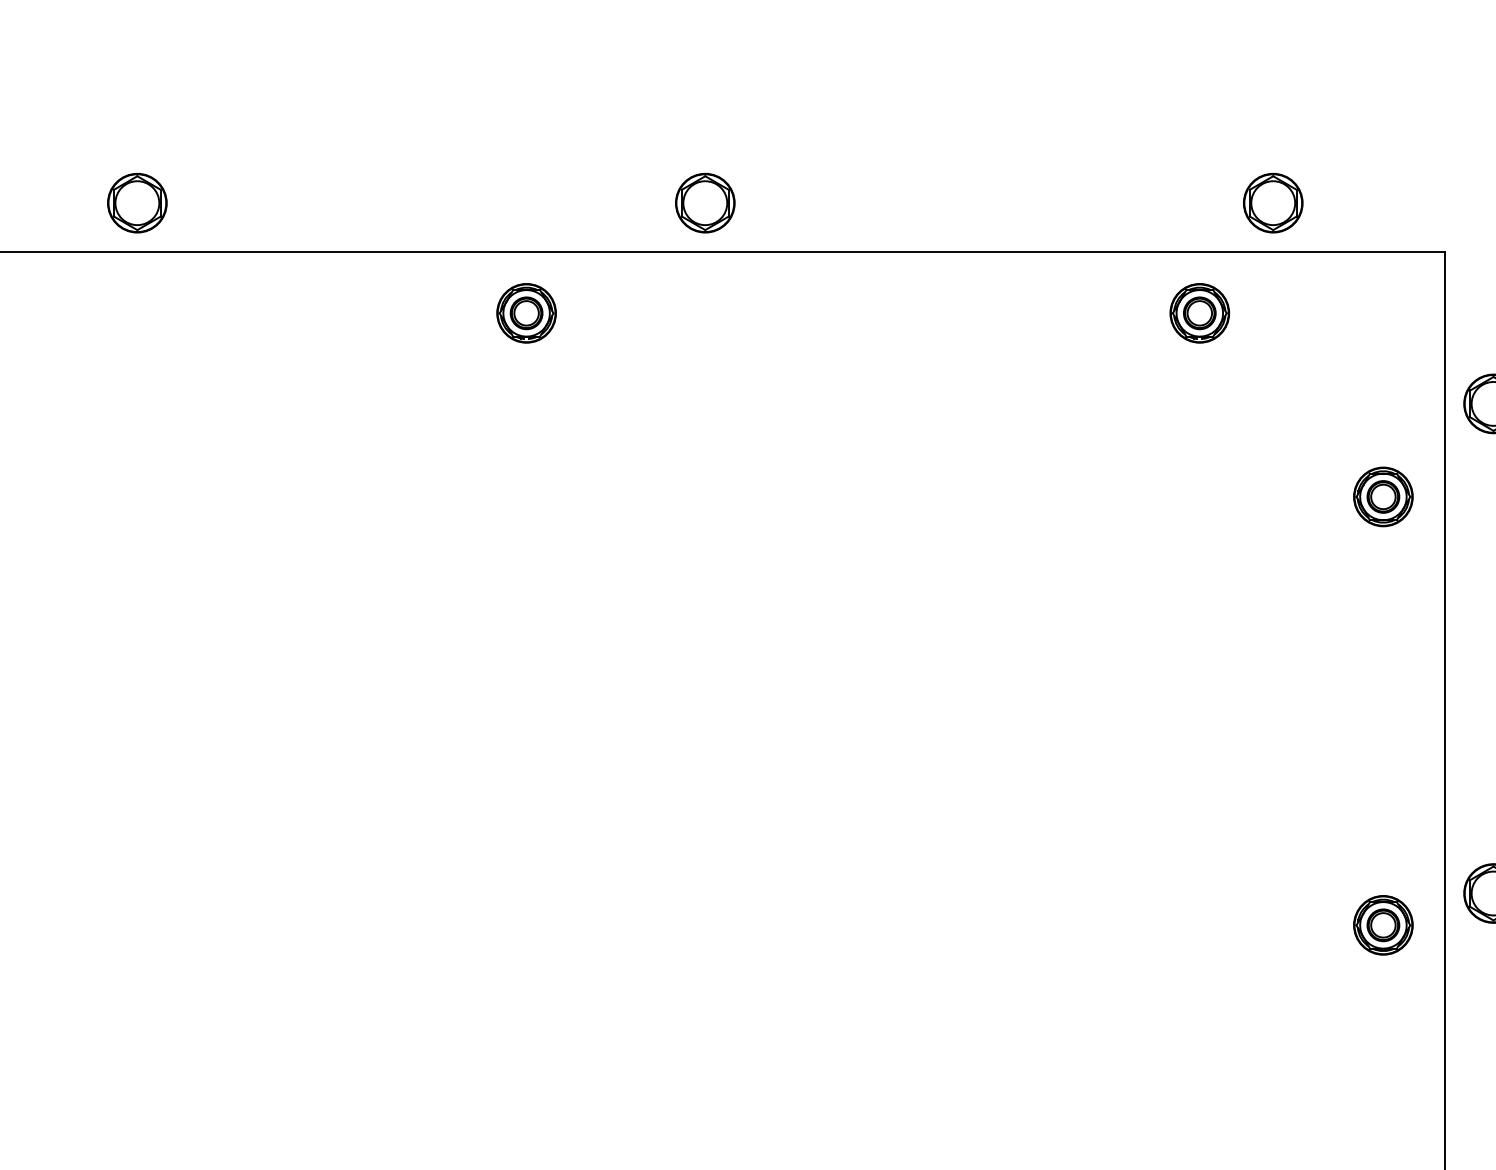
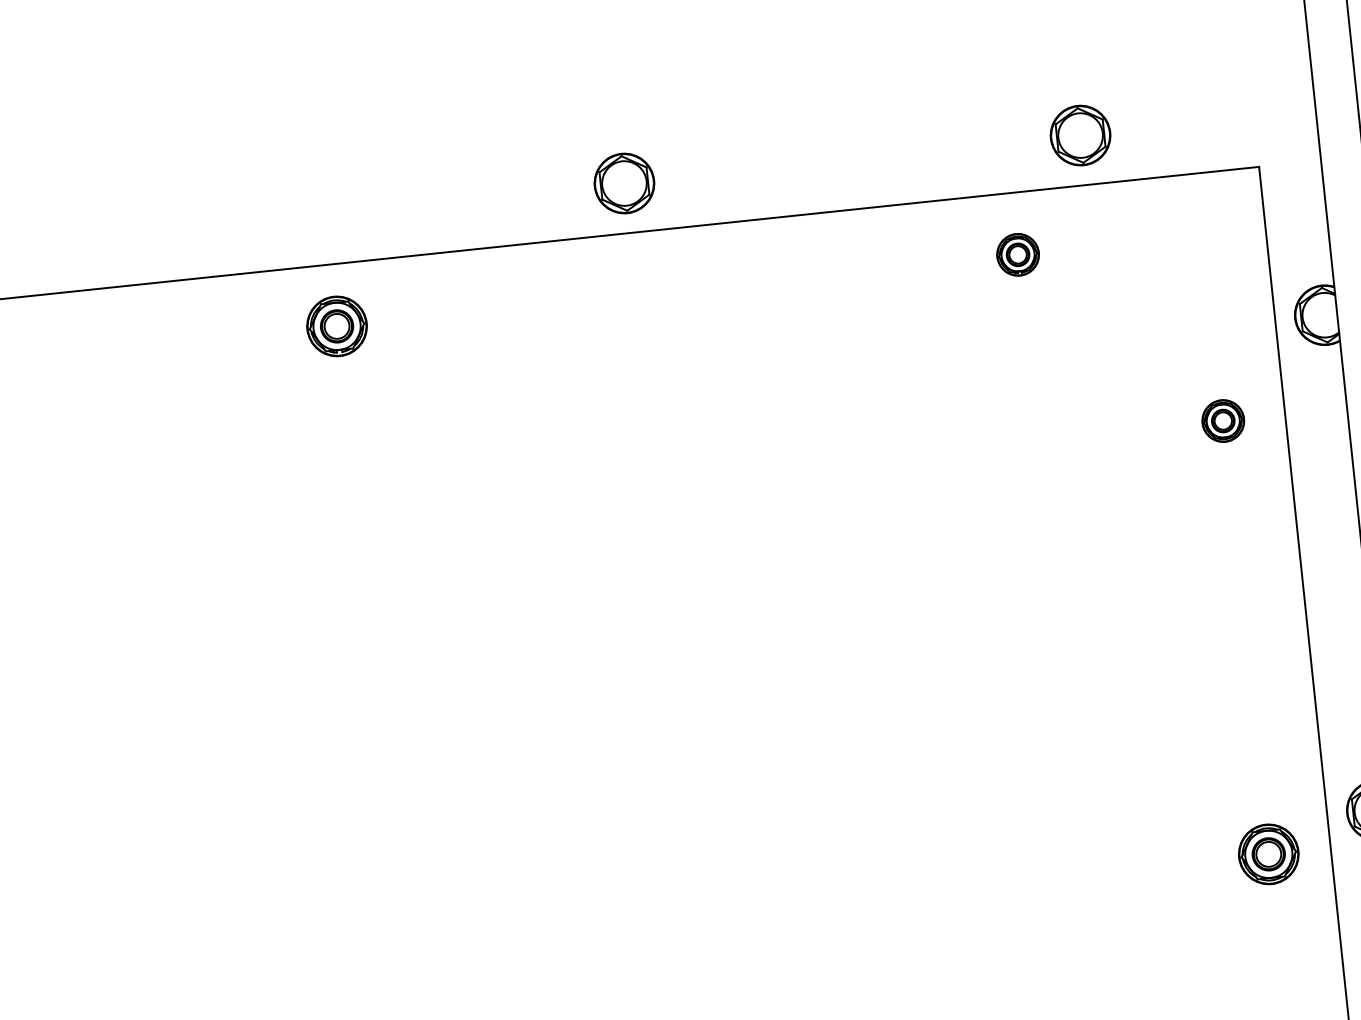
part: (705, 202) -> (624, 182), moved
part: (1199, 313) -> (1017, 255), size x0.7
part: (1383, 496) -> (1223, 420), size x0.7

